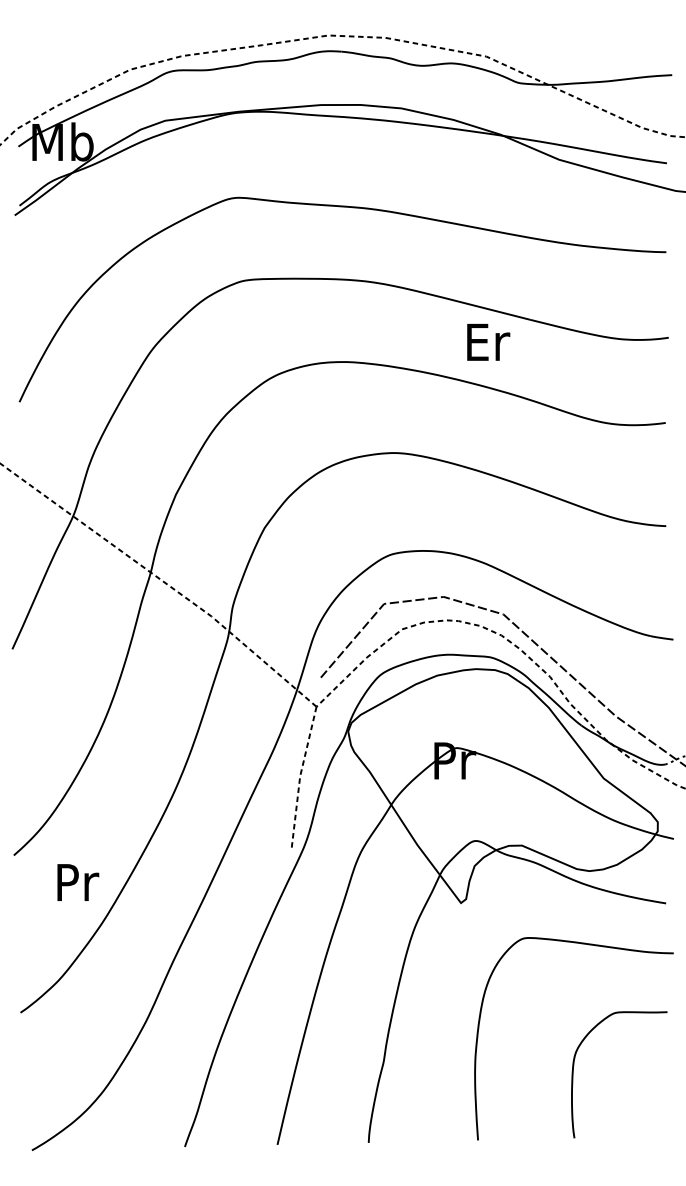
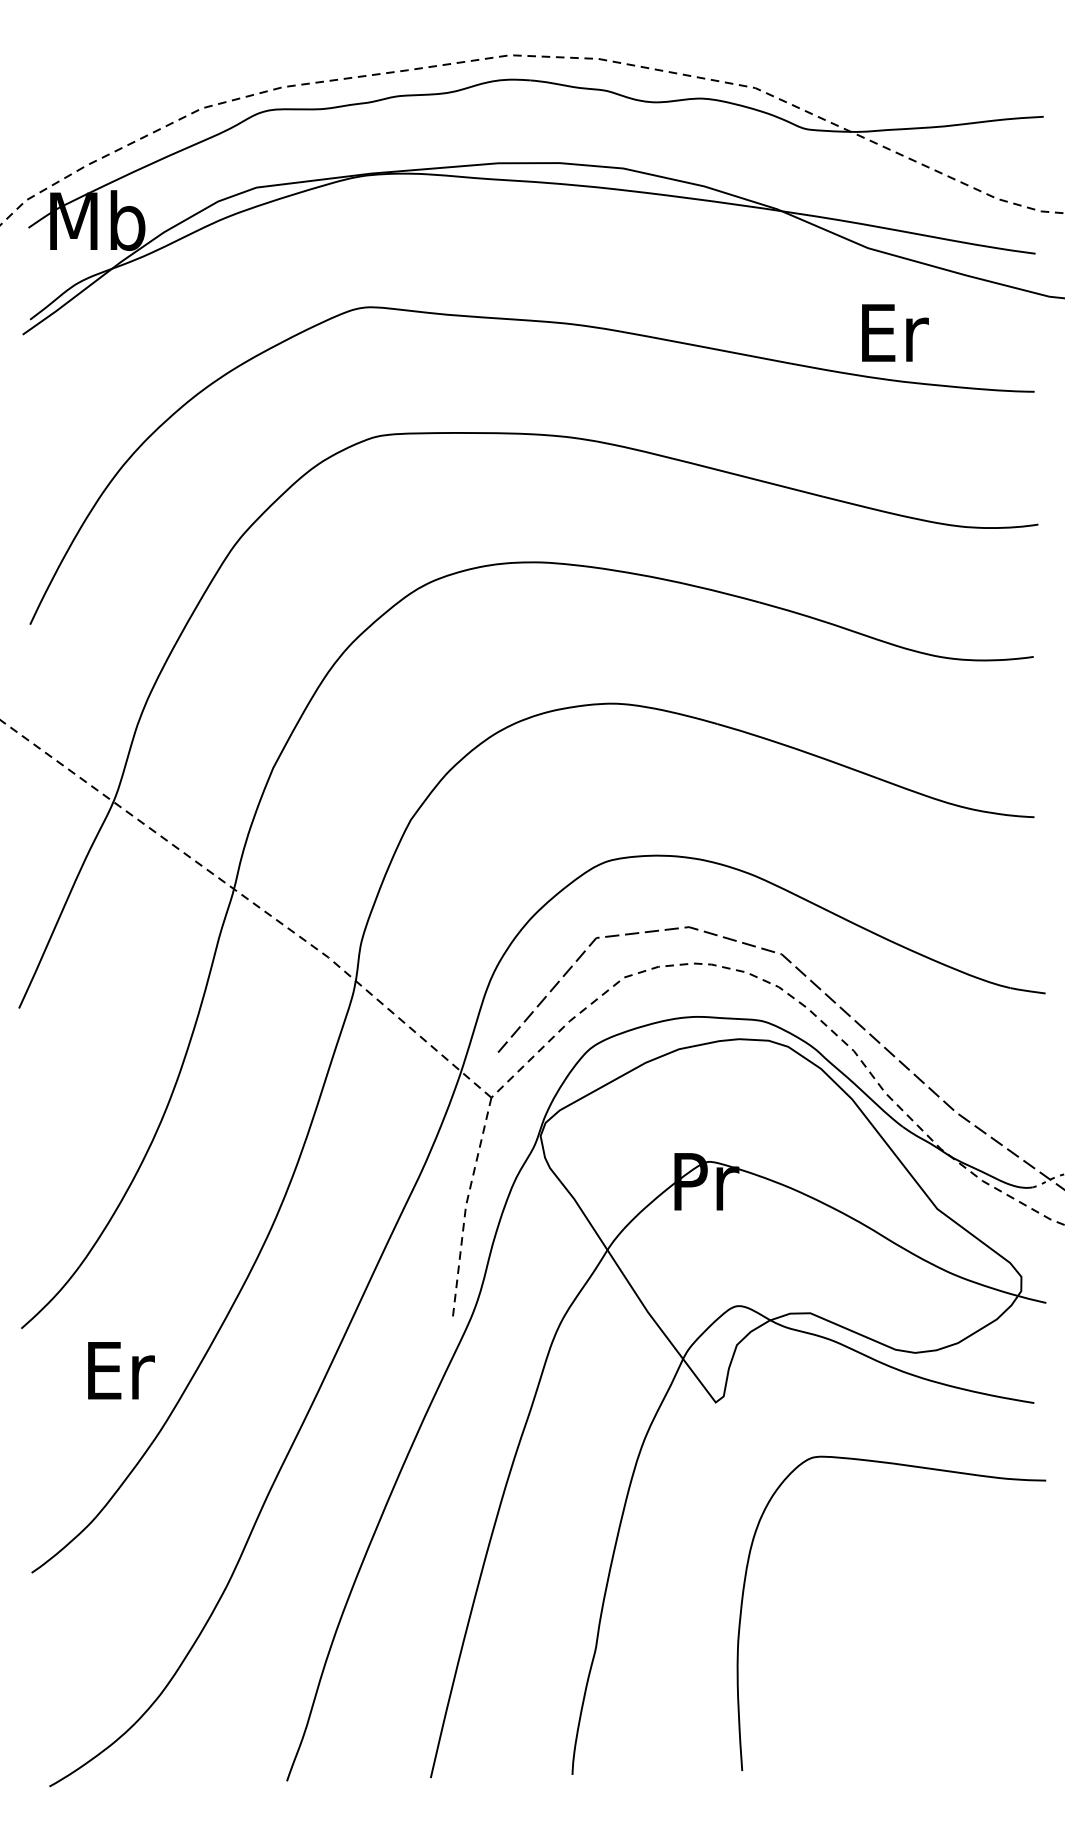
text: (488, 342) -> (895, 333), moved
text: (77, 882) -> (120, 1370), Pr -> Er
curve: (574, 1065) -> (891, 1654), removed

